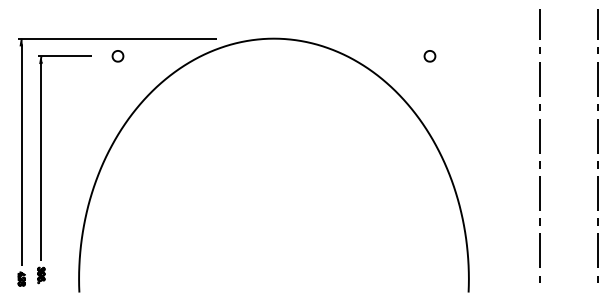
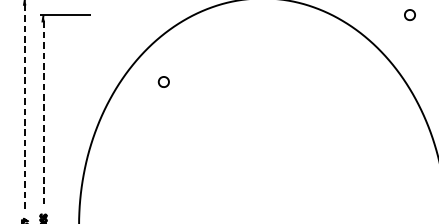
part: (117, 56) -> (163, 82), moved
line: (21, 156) -> (24, 109), solid -> dashed
line: (41, 161) -> (43, 114), solid -> dashed

